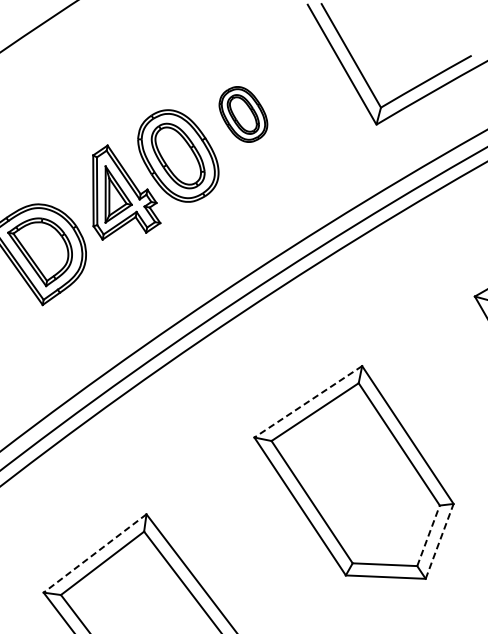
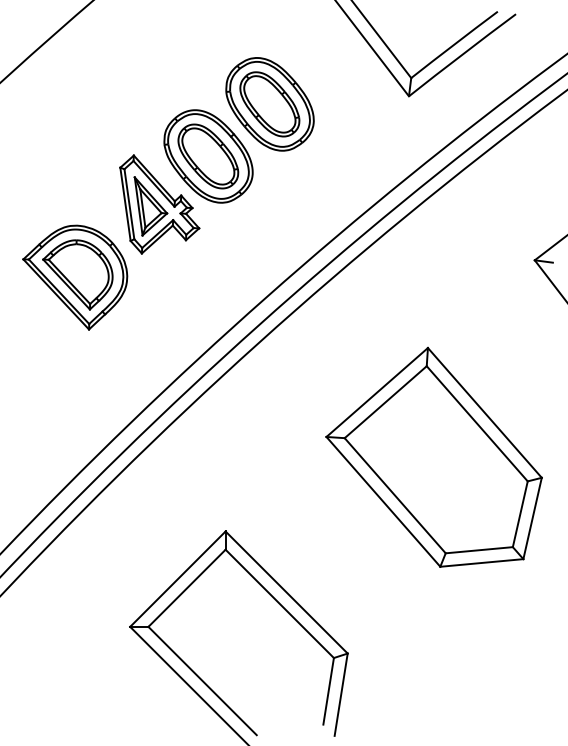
part: (242, 114) -> (269, 104), size x1.67
line: (307, 401) -> (376, 392), dashed -> solid
line: (428, 536) -> (520, 514), dashed -> solid
line: (439, 541) -> (532, 518), dashed -> solid
line: (94, 553) -> (177, 579), dashed -> solid

